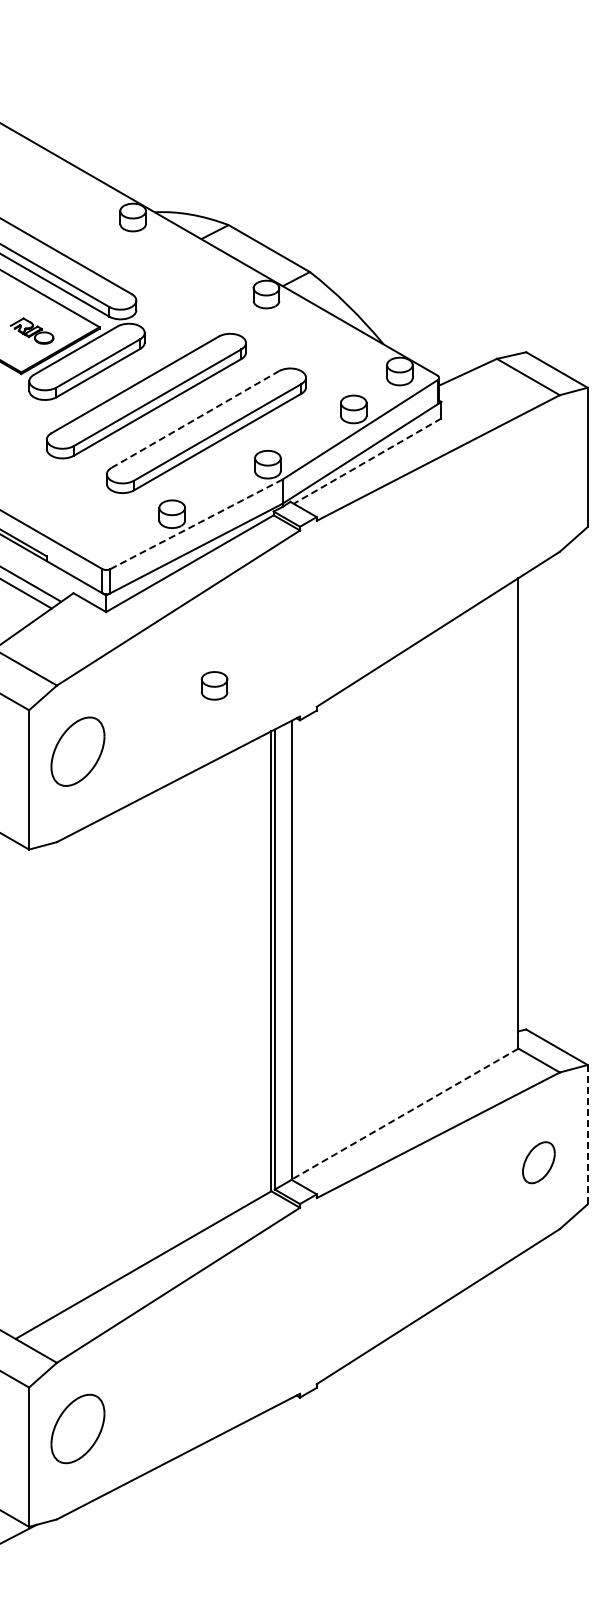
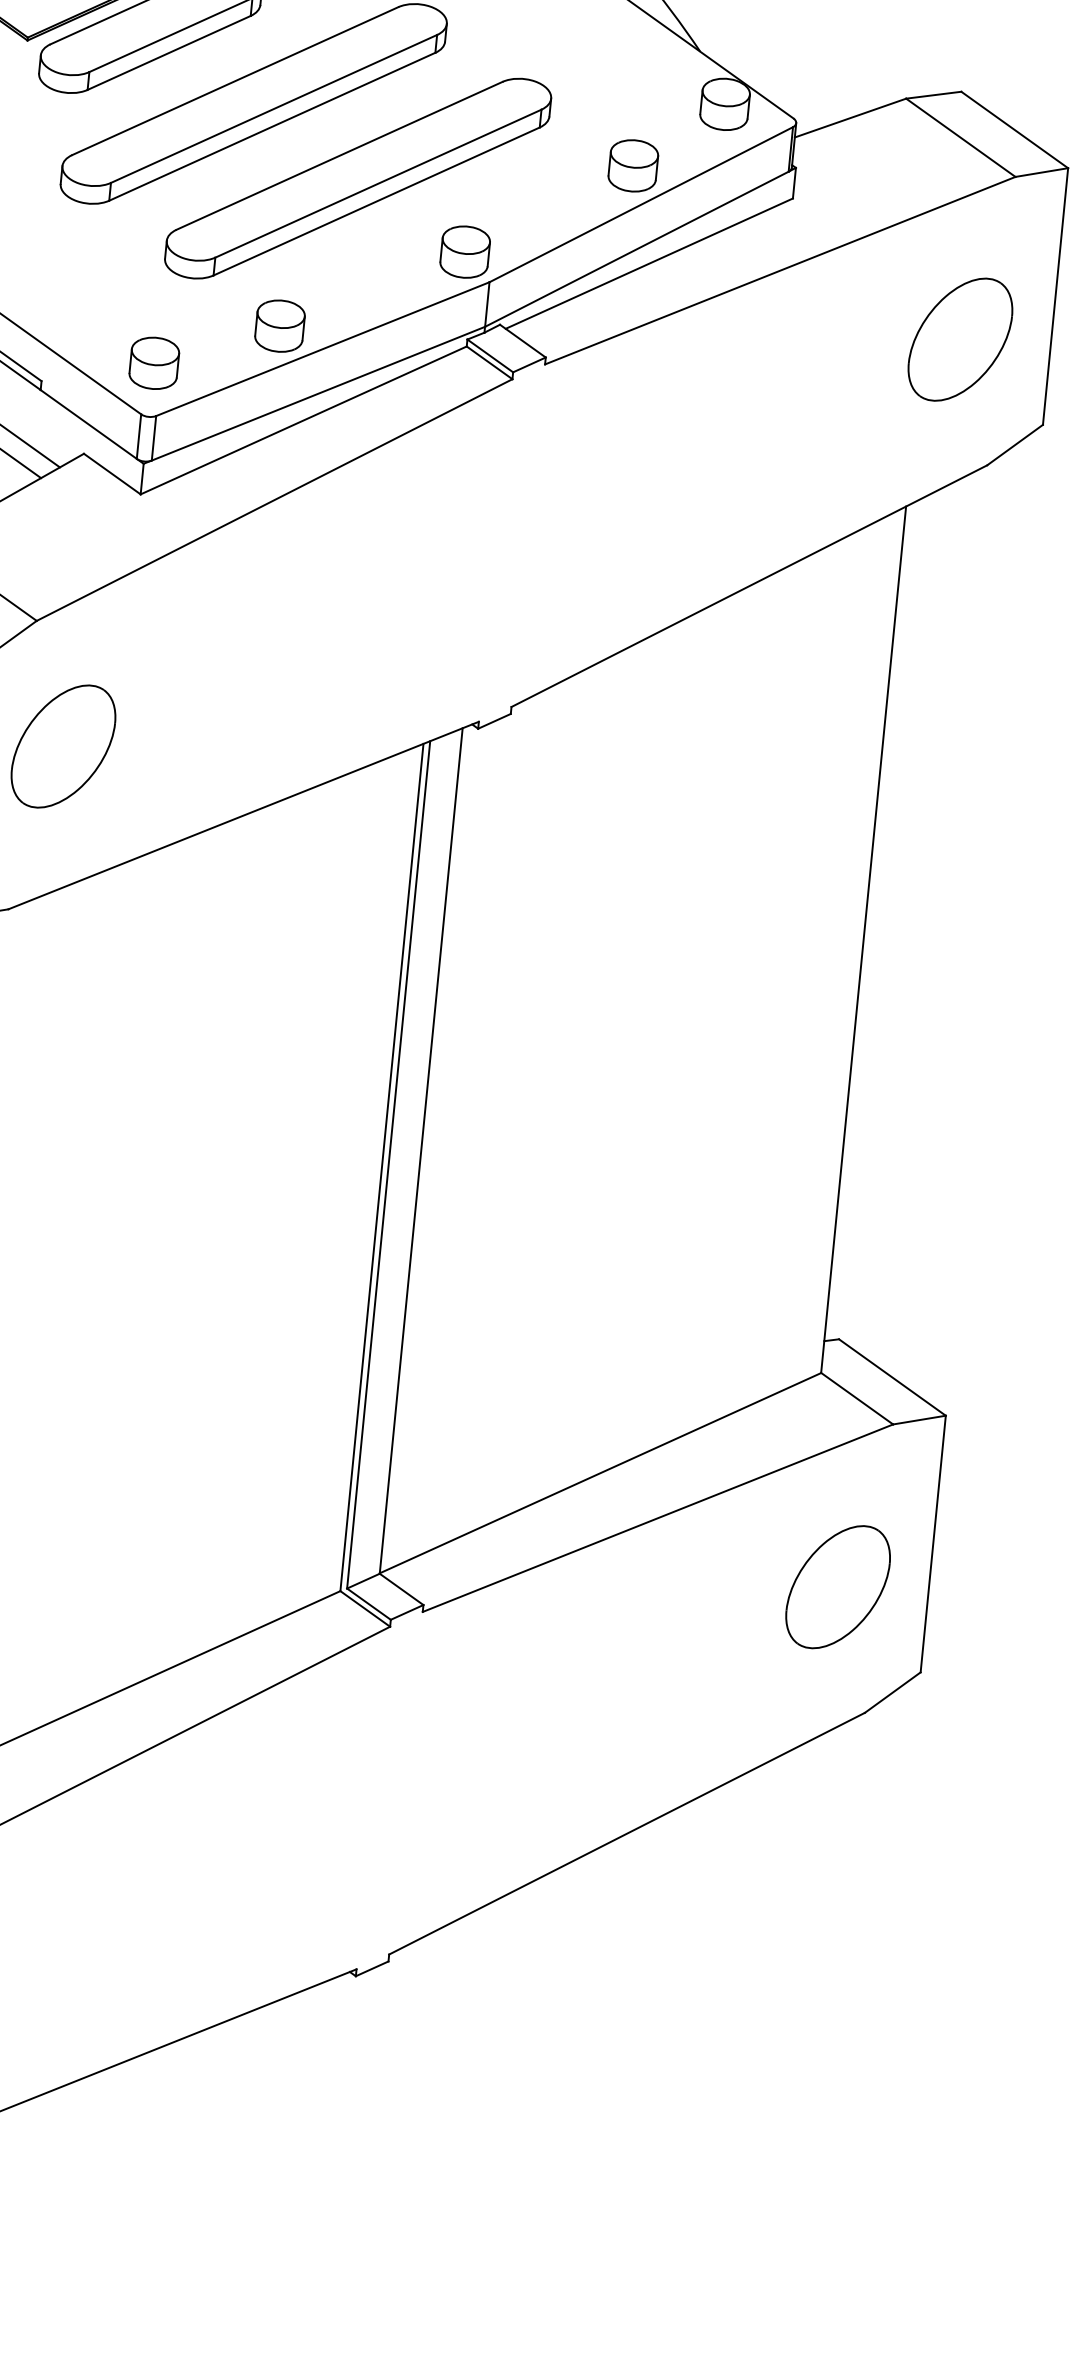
line: (195, 419) -> (339, 155), dashed -> solid
line: (367, 461) -> (649, 264), dashed -> solid
part: (538, 485) -> (959, 339), added
line: (196, 524) -> (322, 349), dashed -> solid
part: (214, 685) -> (154, 362), moved
line: (405, 1114) -> (601, 1473), dashed -> solid
line: (587, 1134) -> (932, 1543), dashed -> solid
part: (538, 1162) -> (837, 1586), size x1.67

